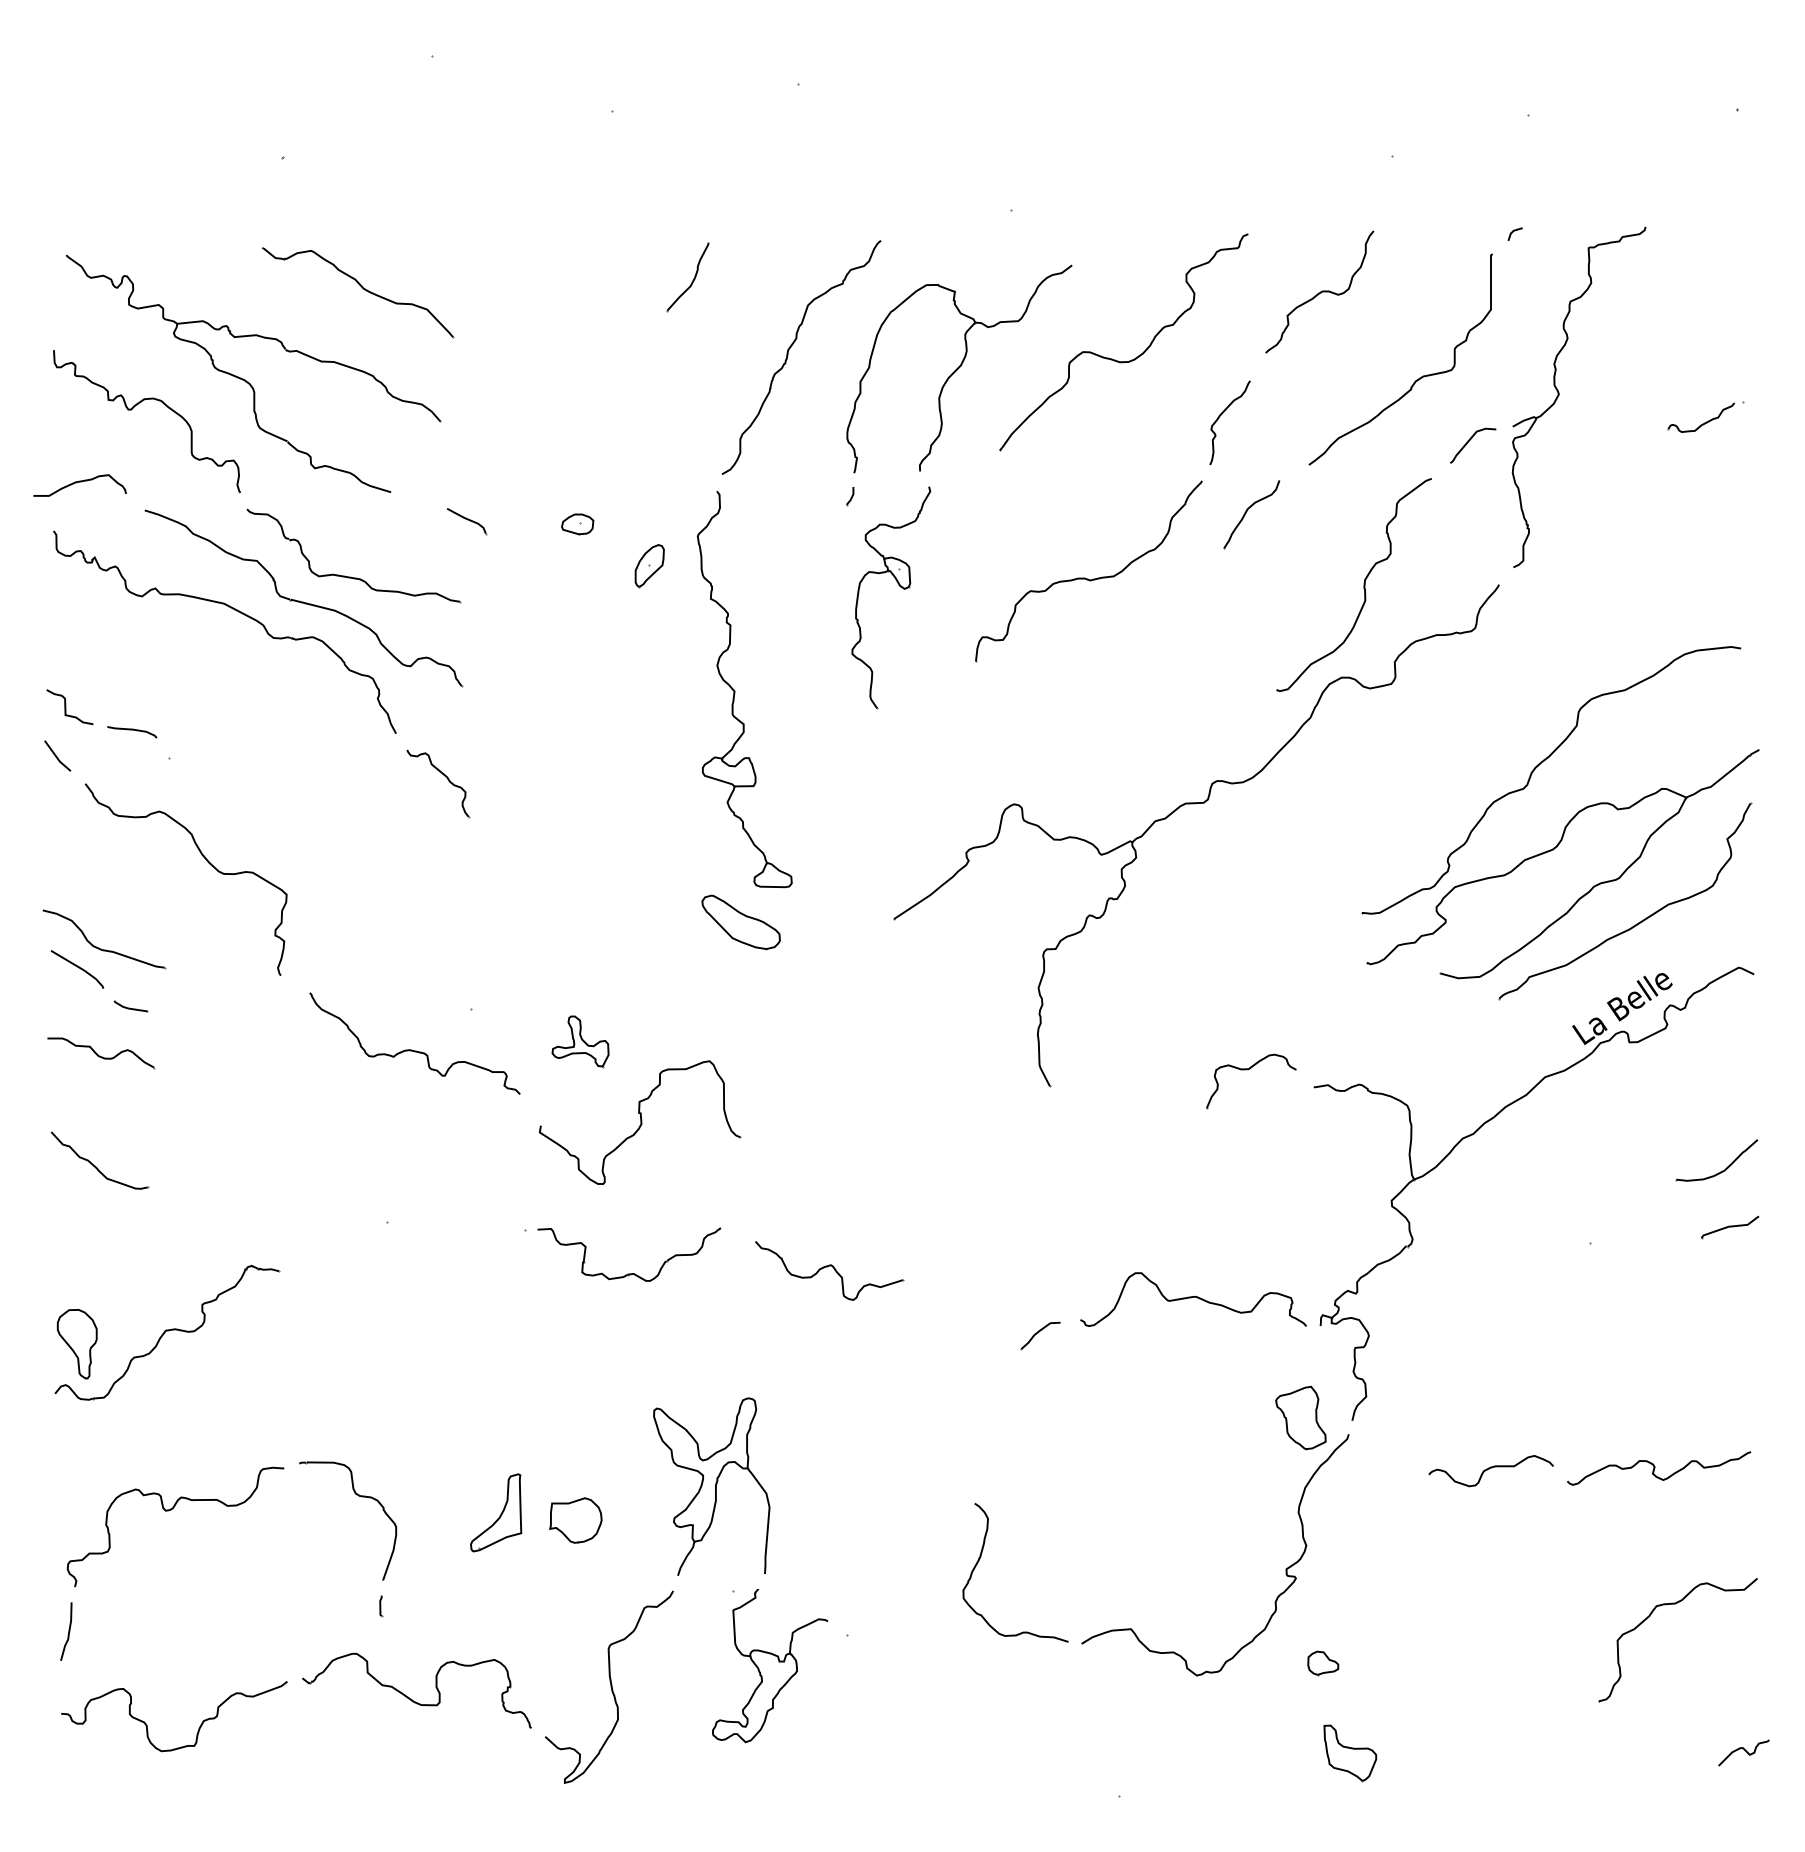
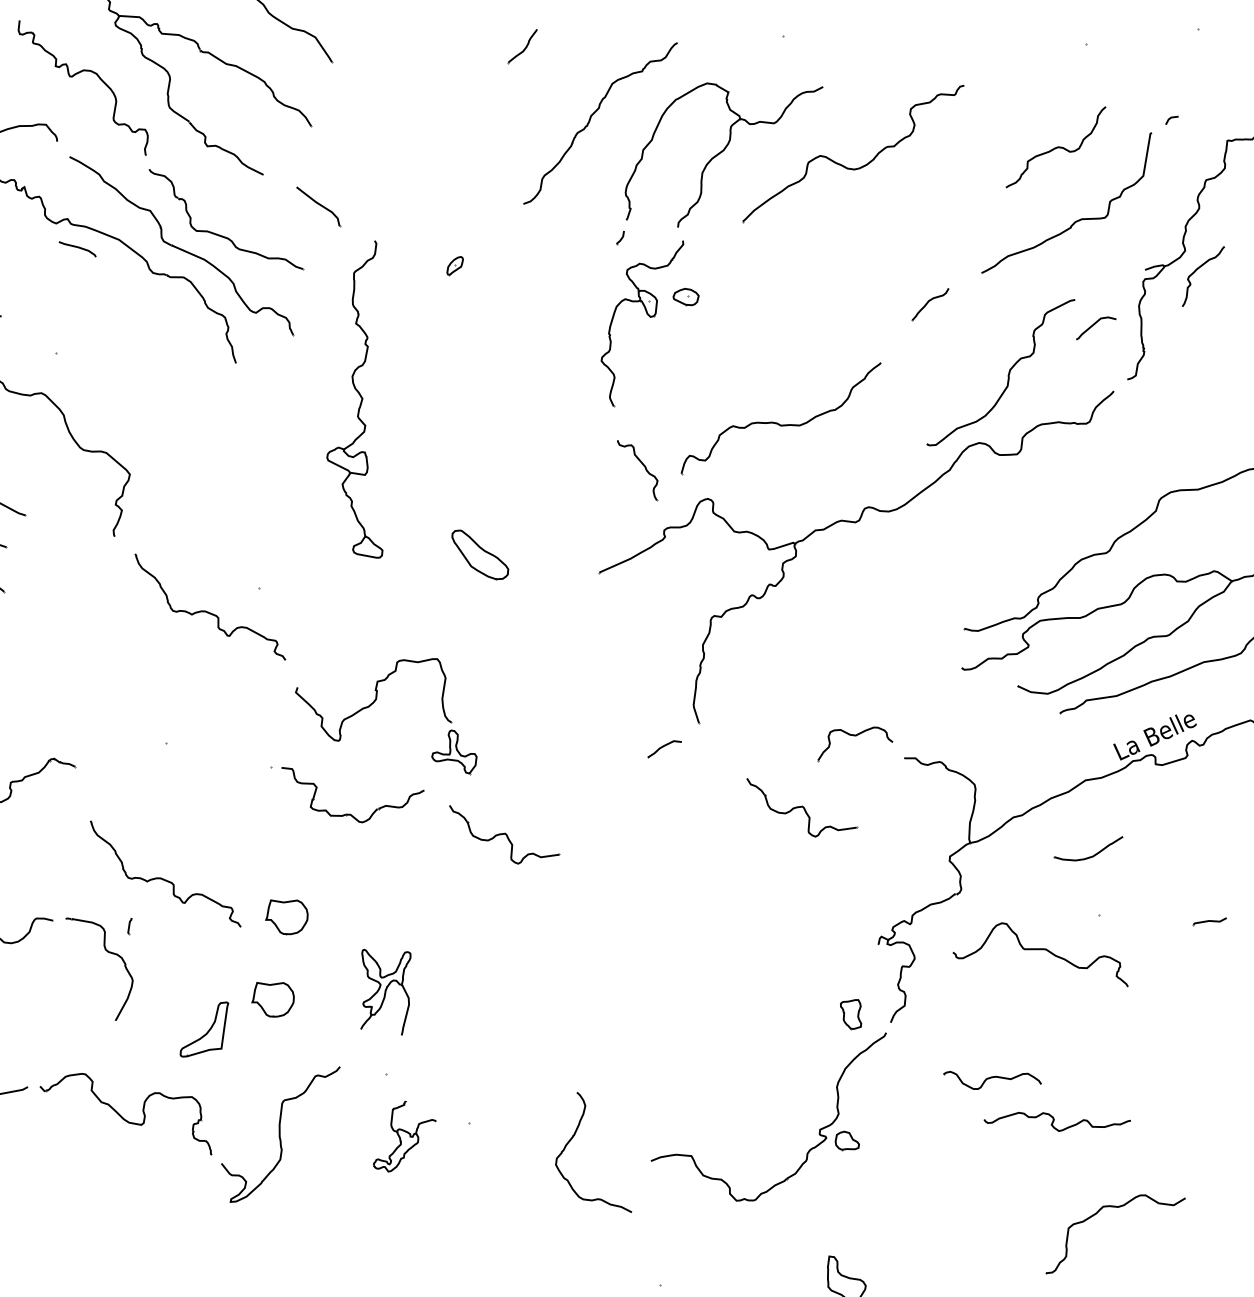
part: (687, 277) -> (522, 46), size x0.7
curve: (1320, 291) -> (1056, 146), moved
curve: (1222, 414) -> (1198, 269), moved
curve: (1469, 441) -> (1094, 325), moved
part: (1251, 514) -> (930, 304), size x0.7
part: (467, 521) -> (319, 207), size x1.6
part: (577, 524) -> (685, 296), moved
part: (649, 566) -> (455, 266), size x0.6
part: (1085, 577) -> (777, 422), moved
part: (735, 691) -> (363, 398), moved
curve: (132, 730) -> (78, 248), moved
part: (444, 776) -> (643, 465), moved
part: (580, 1041) -> (455, 751), moved
part: (1722, 1170) -> (1091, 856), moved
part: (1195, 1174) -> (800, 810), added
part: (1730, 1227) -> (1210, 921), size x0.7
curve: (1193, 1297) -> (1043, 949), moved
part: (1040, 1335) -> (664, 749), moved
curve: (412, 1392) -> (162, 878), added
part: (575, 1414) -> (286, 916), added
part: (1300, 1417) -> (850, 1013), size x0.6
curve: (1655, 1468) -> (1054, 1121), moved
part: (711, 1486) -> (383, 990), size x0.6
part: (496, 1512) -> (204, 1029), moved
curve: (981, 1557) -> (575, 1135), moved
part: (381, 1606) -> (130, 926), moved
part: (1323, 1663) -> (847, 1141), moved
part: (770, 1666) -> (405, 1138), size x0.6

